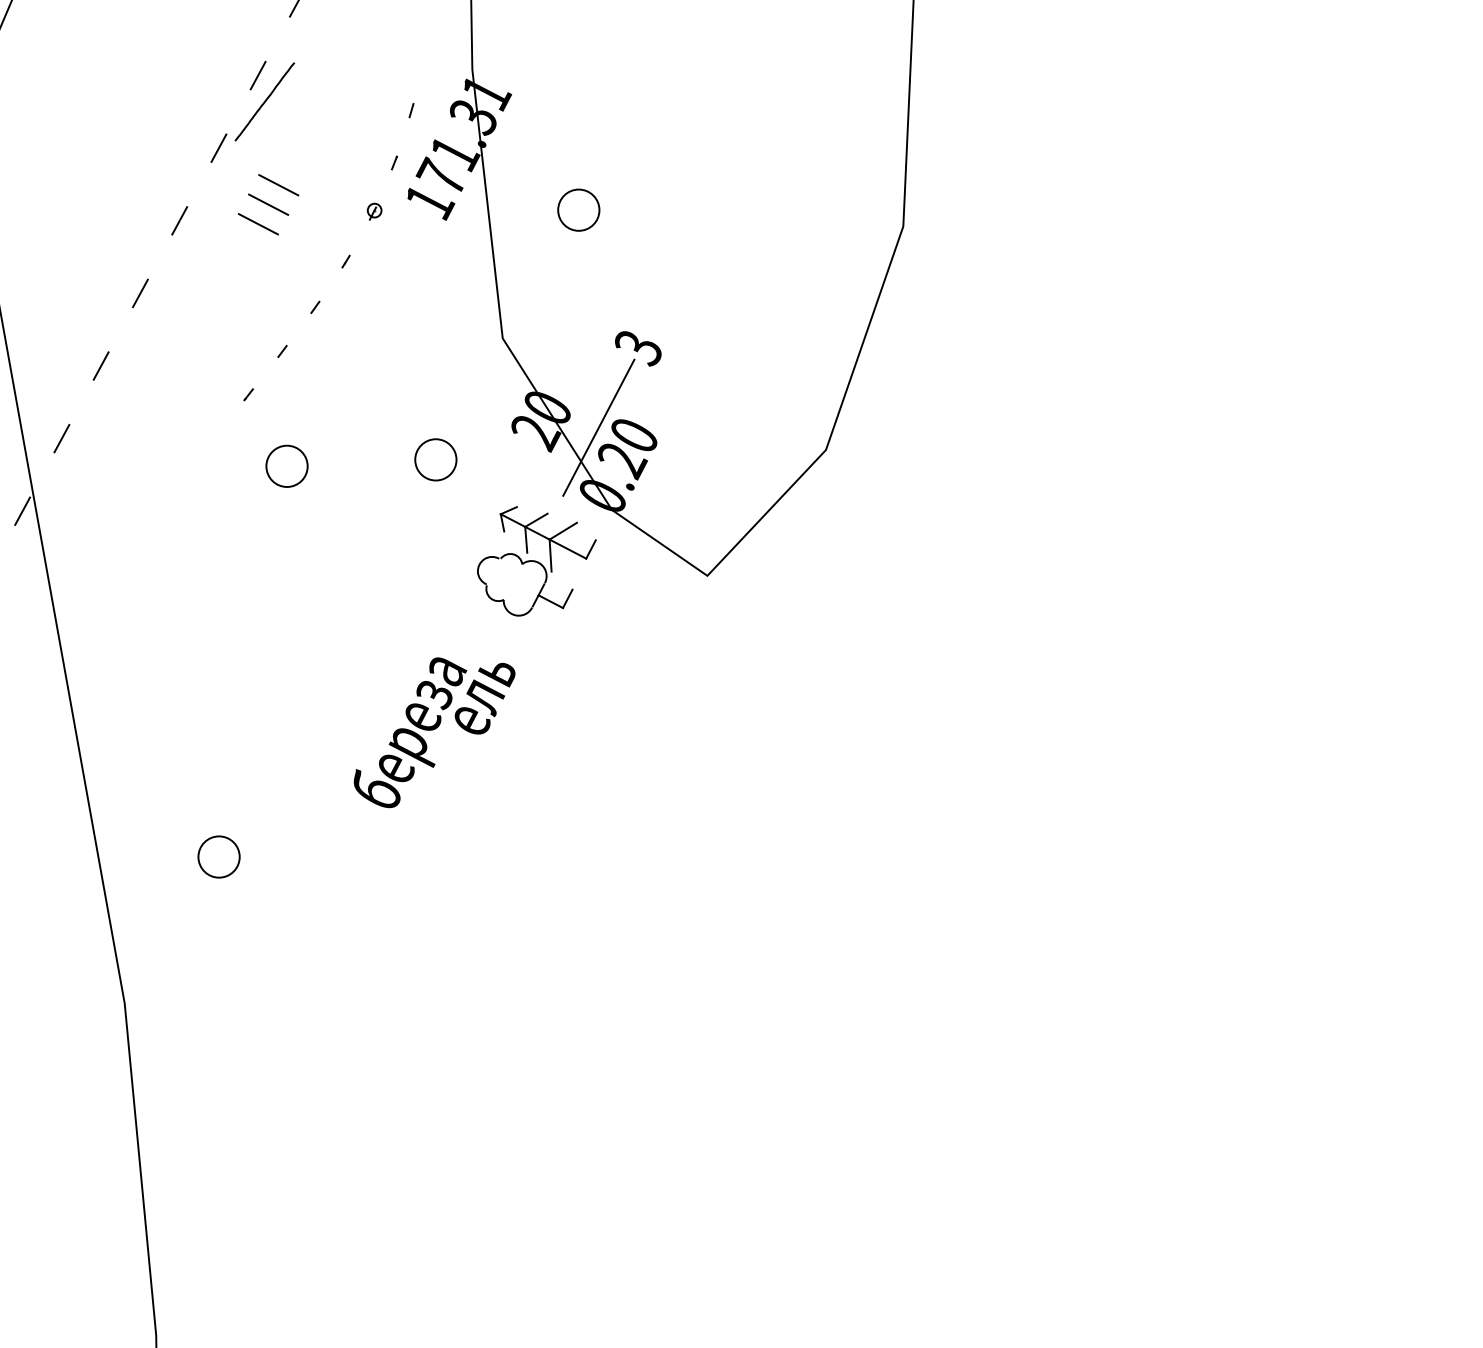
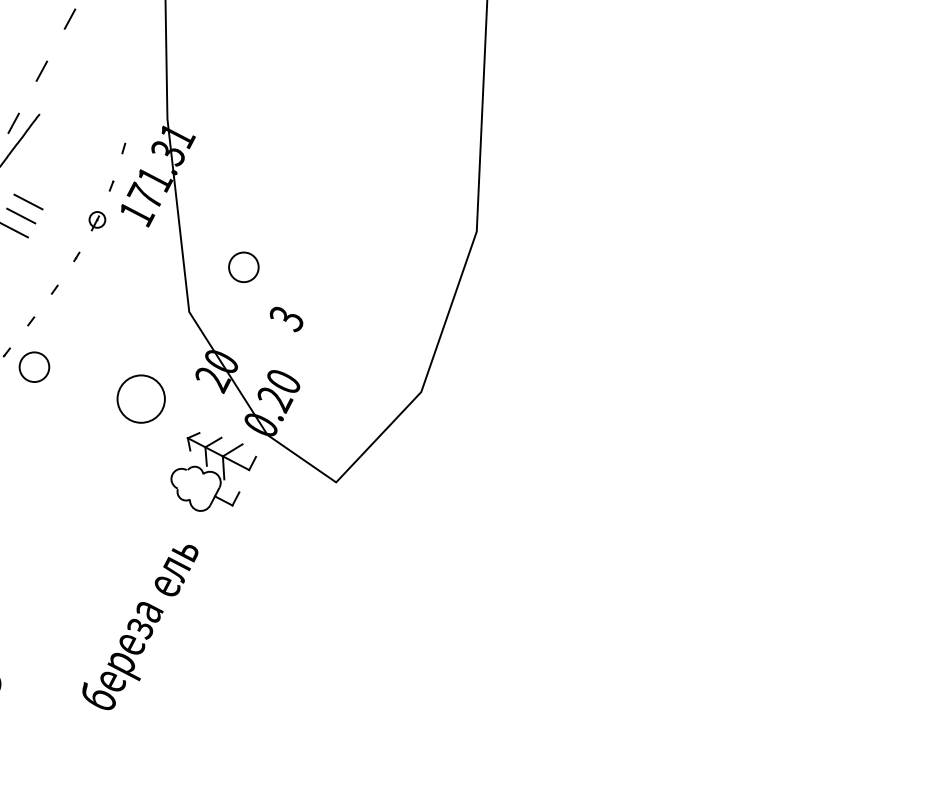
part: (578, 209) -> (243, 266), moved
part: (374, 211) -> (97, 220), size x1.6
line: (598, 427) -> (257, 375), removed
part: (435, 459) -> (141, 398), size x1.6
part: (286, 465) -> (34, 366), moved
text: (410, 732) -> (123, 655), moved

